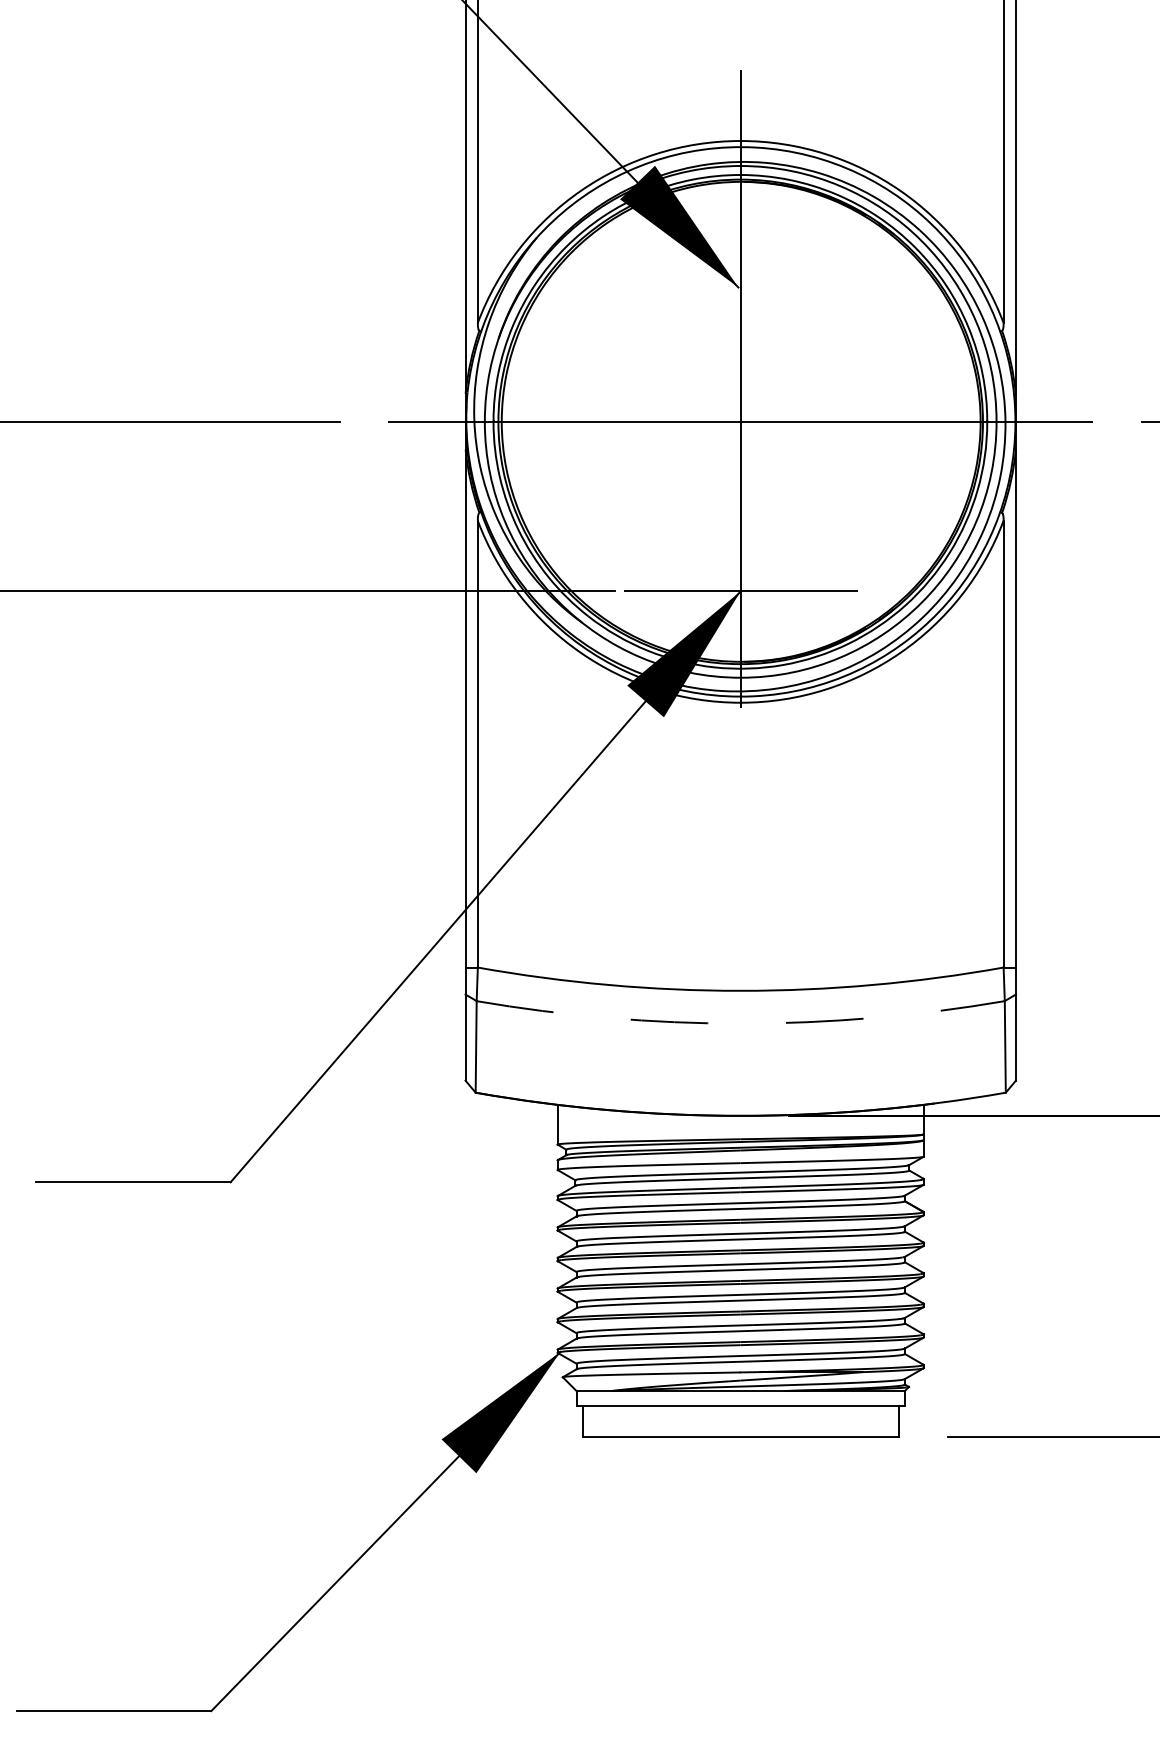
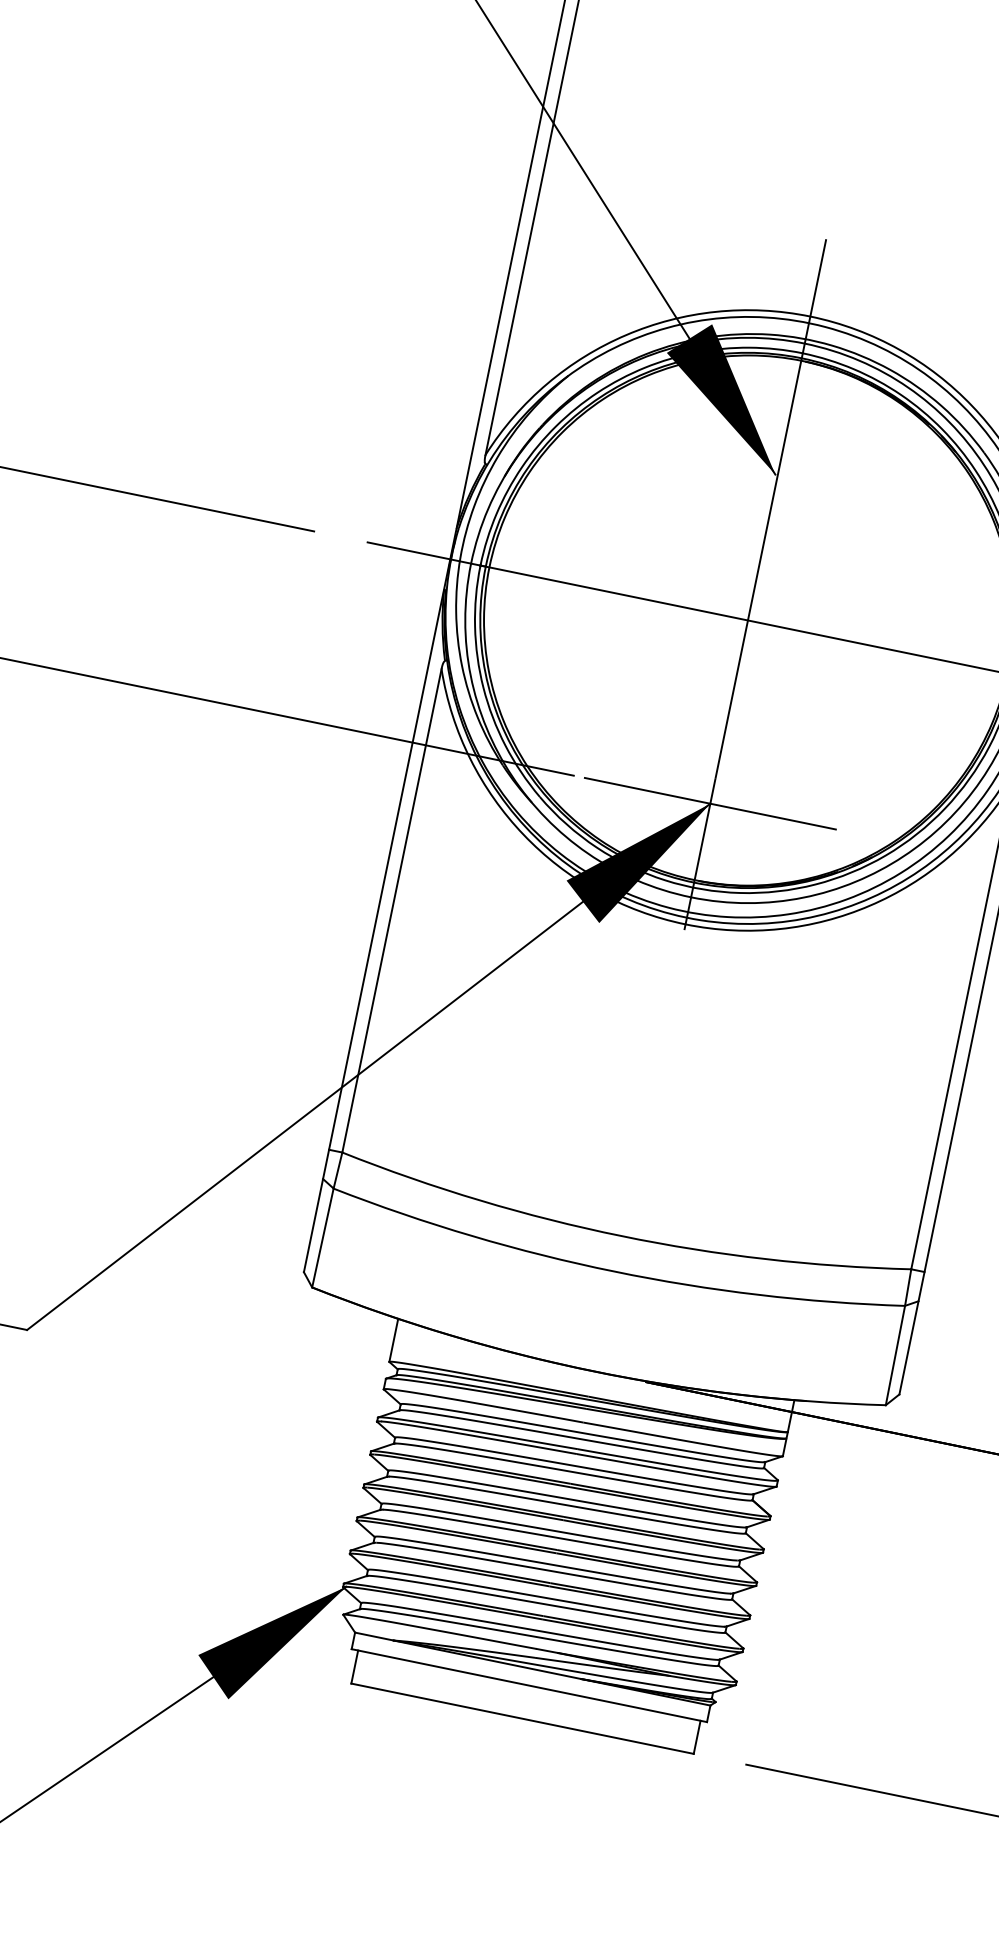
arc: (740, 1023) -> (614, 1271), dashed -> solid

